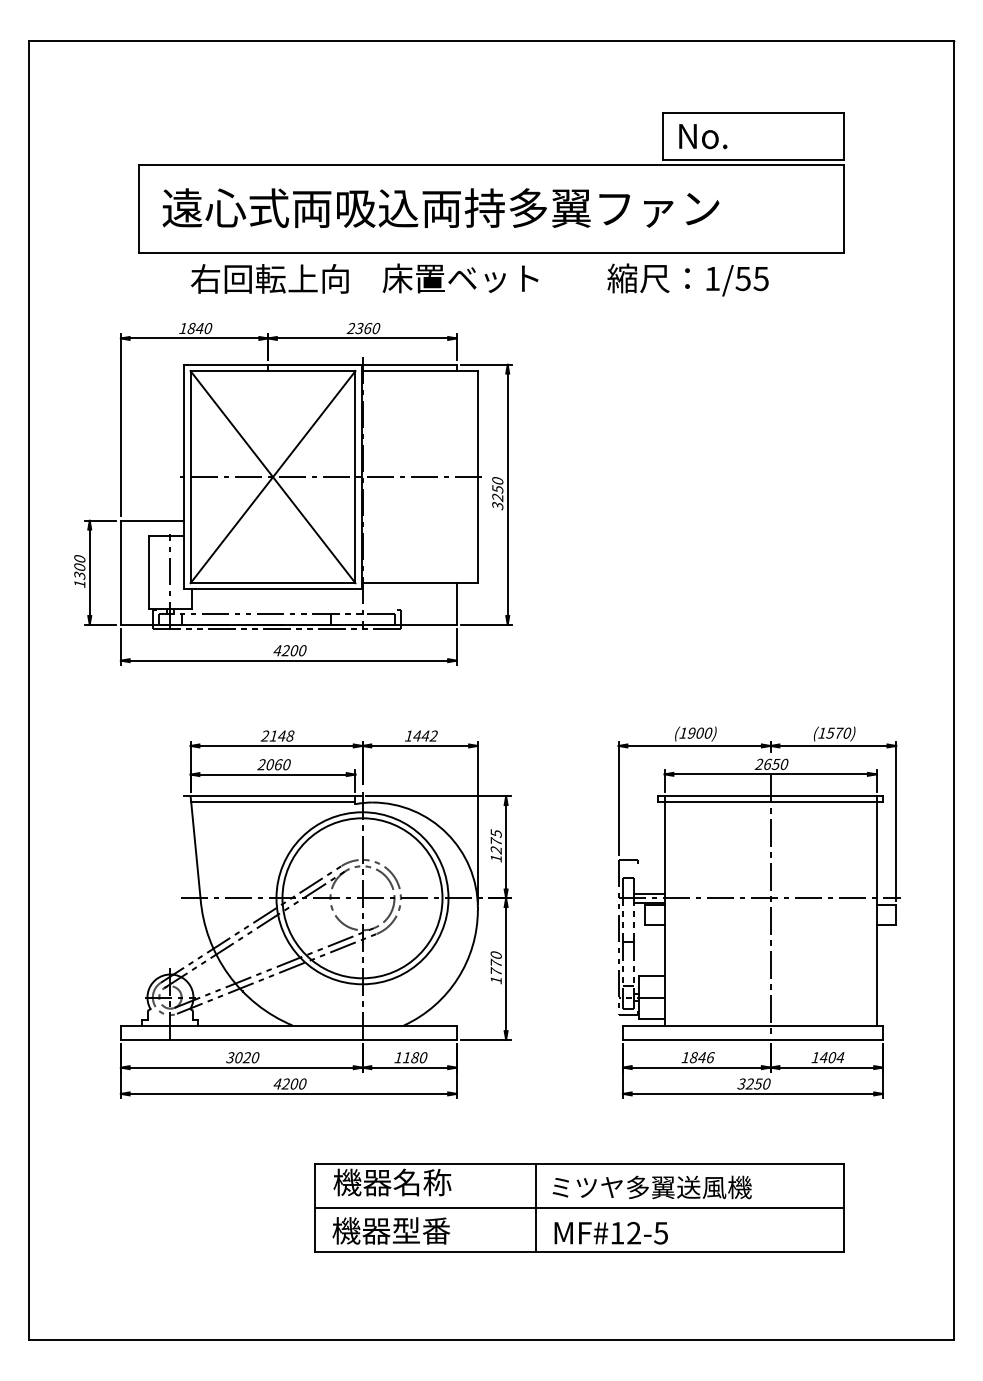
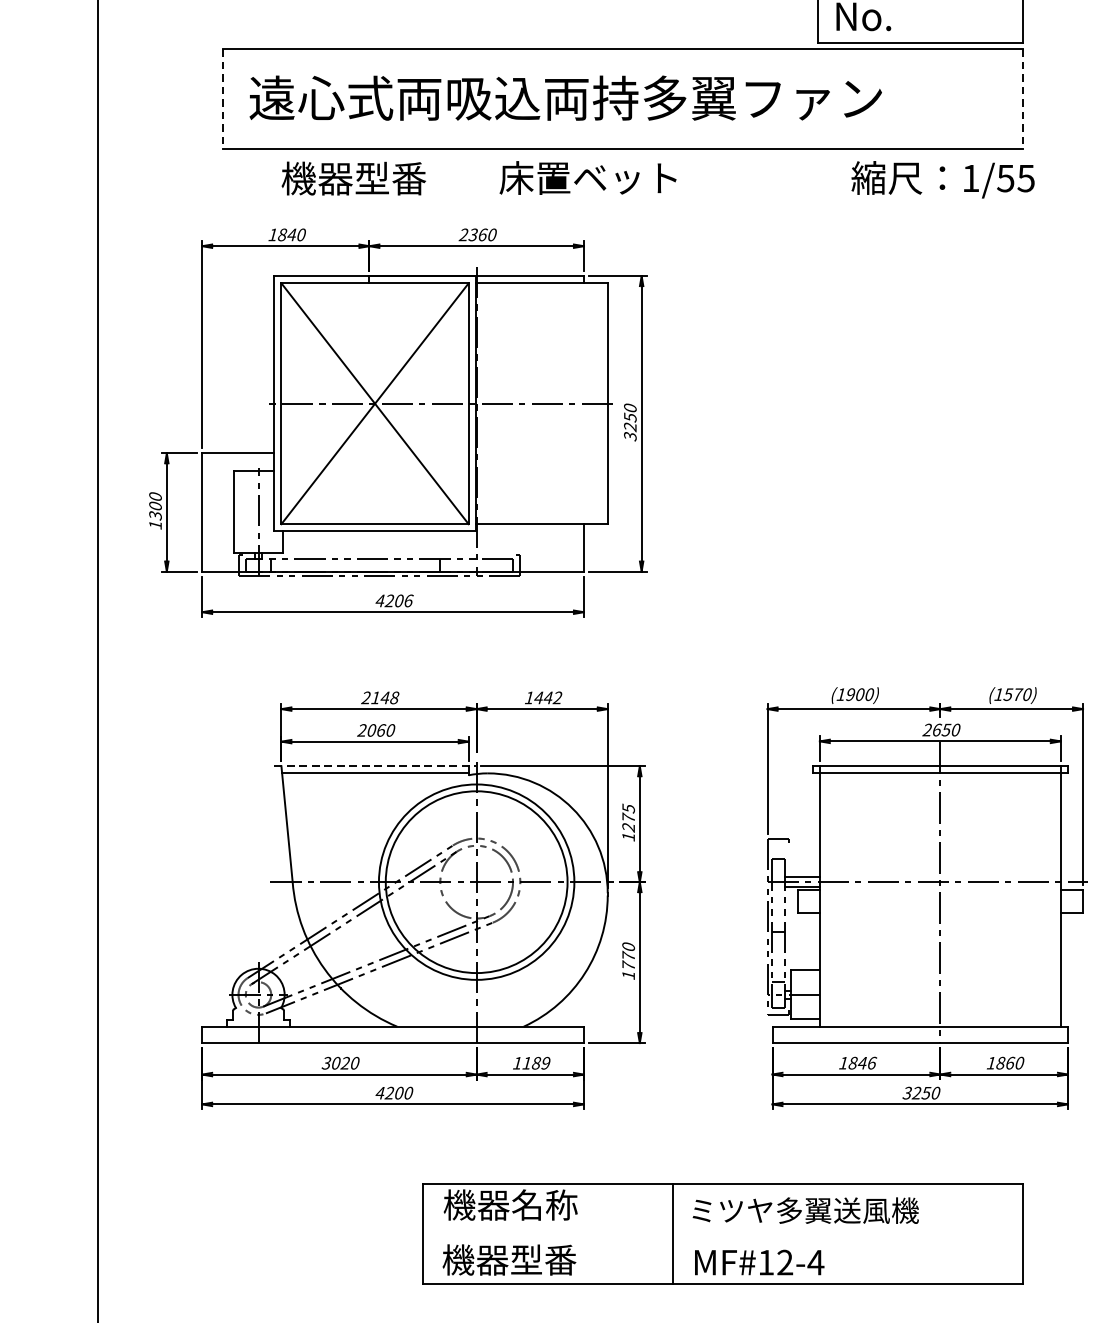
line: (139, 209) -> (223, 99), solid -> dashed
line: (843, 209) -> (1023, 99), solid -> dashed
text: (269, 278) -> (371, 178), 右回転上向 -> 機器型番
text: (687, 279) -> (942, 179), moved
text: (303, 650) -> (409, 600), 4200 -> 4206
line: (273, 796) -> (375, 766), solid -> dashed
text: (423, 1057) -> (545, 1063), 1180 -> 1189
text: (831, 1057) -> (1009, 1063), 1404 -> 1860
line: (579, 1207) -> (723, 1233), removed
text: (660, 1233) -> (815, 1262), MF#12-5 -> MF#12-4

